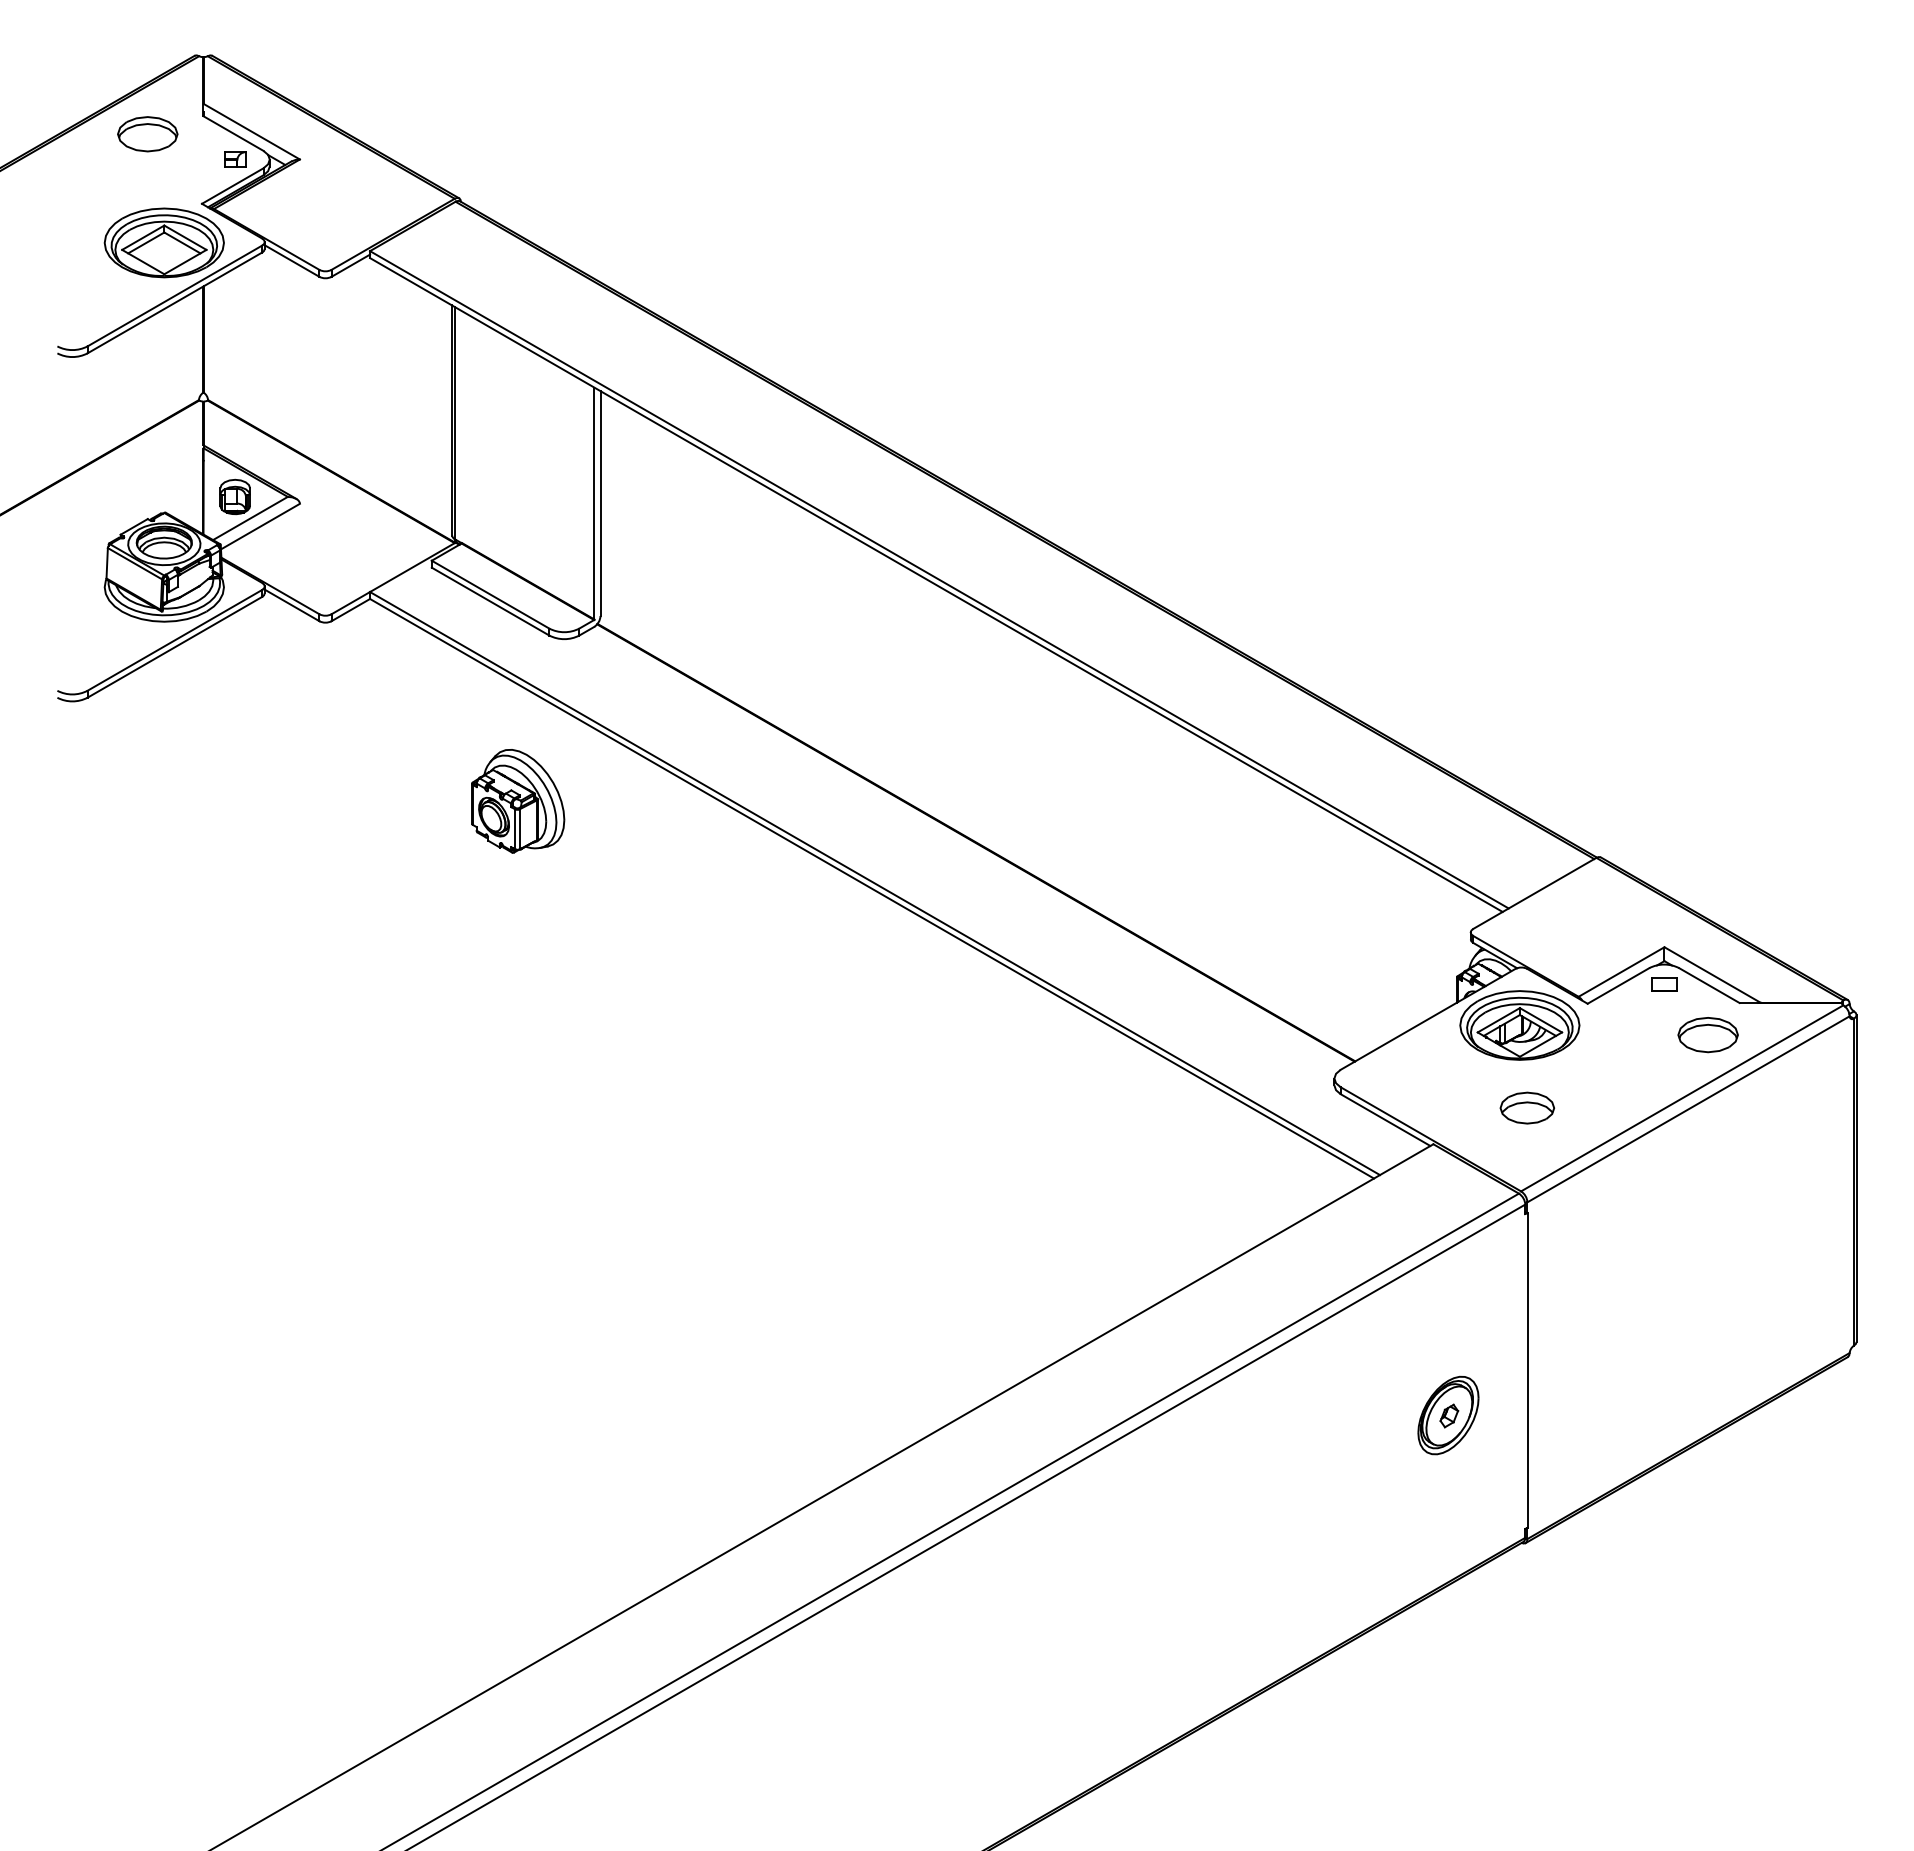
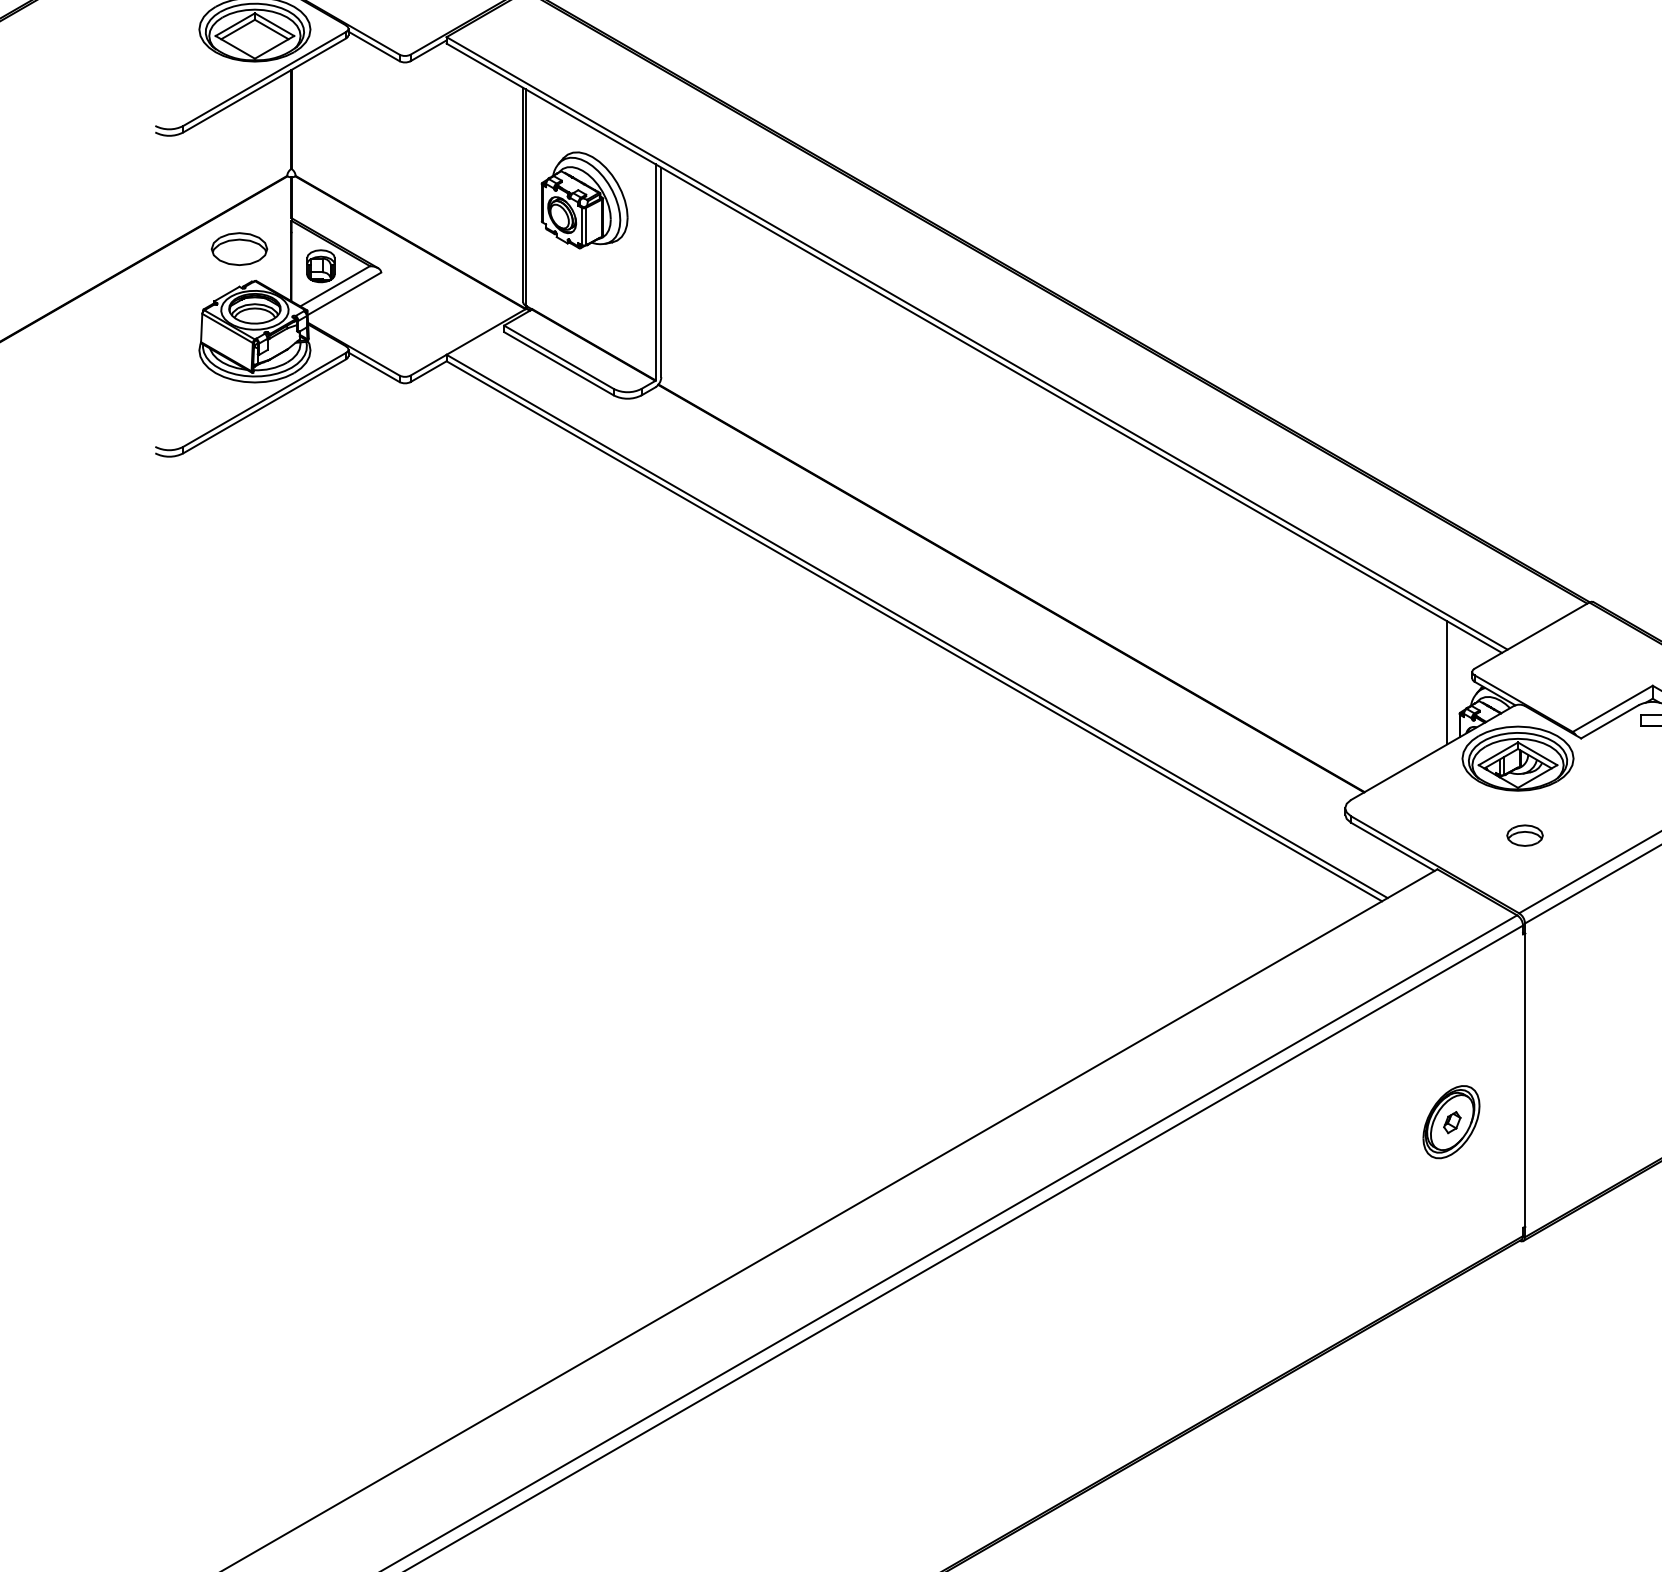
part: (147, 478) -> (239, 249), added
part: (518, 801) -> (584, 200), moved
line: (1443, 944) -> (1446, 683), added
part: (1527, 1107) -> (1525, 835), size x0.71

